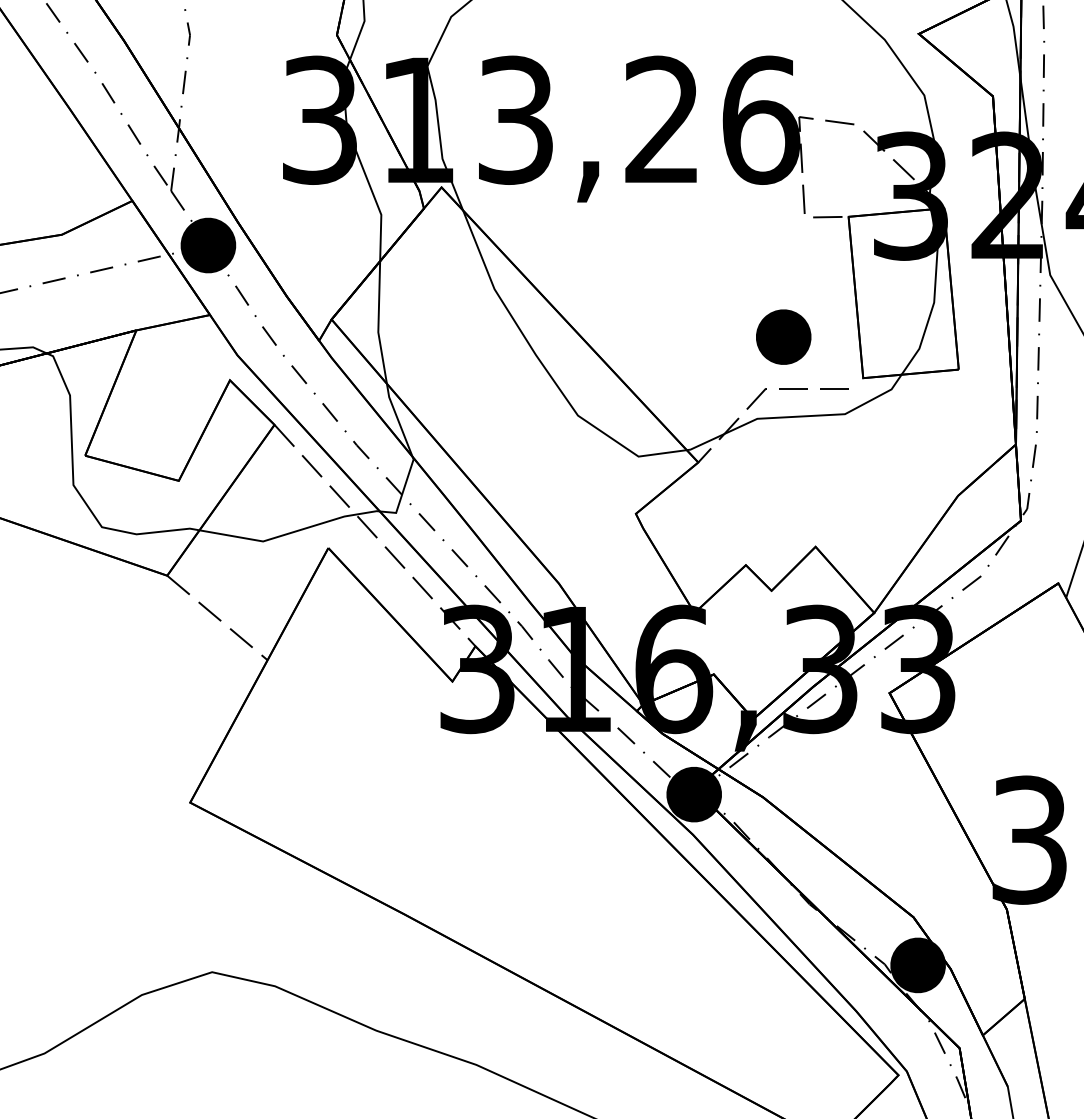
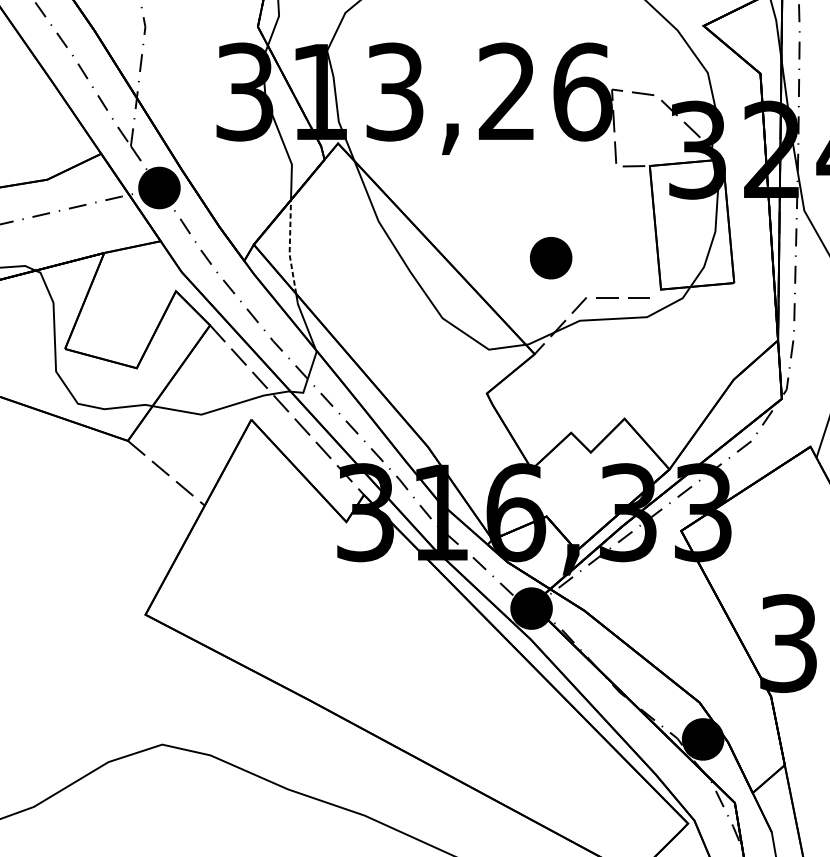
line: (378, 323) -> (289, 247), solid -> dashed
part: (783, 336) -> (550, 257), moved

